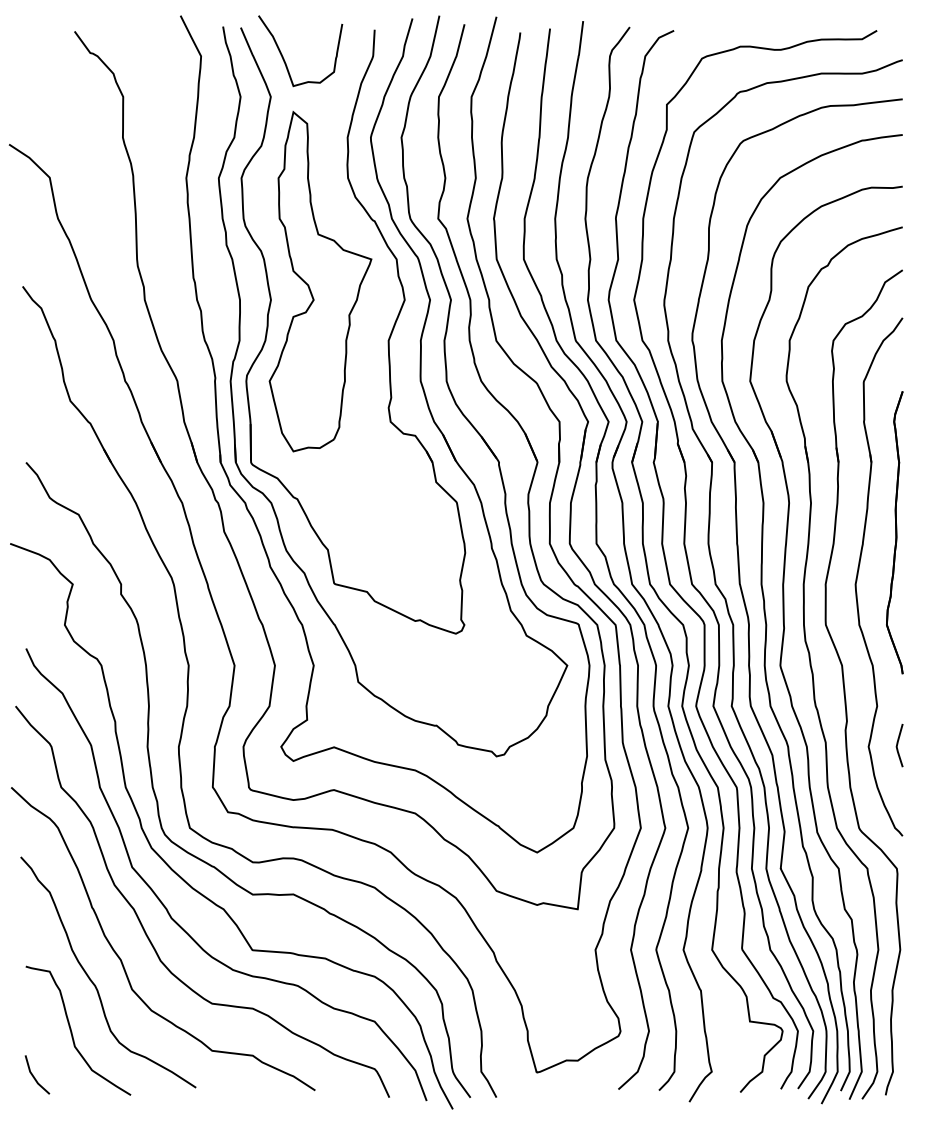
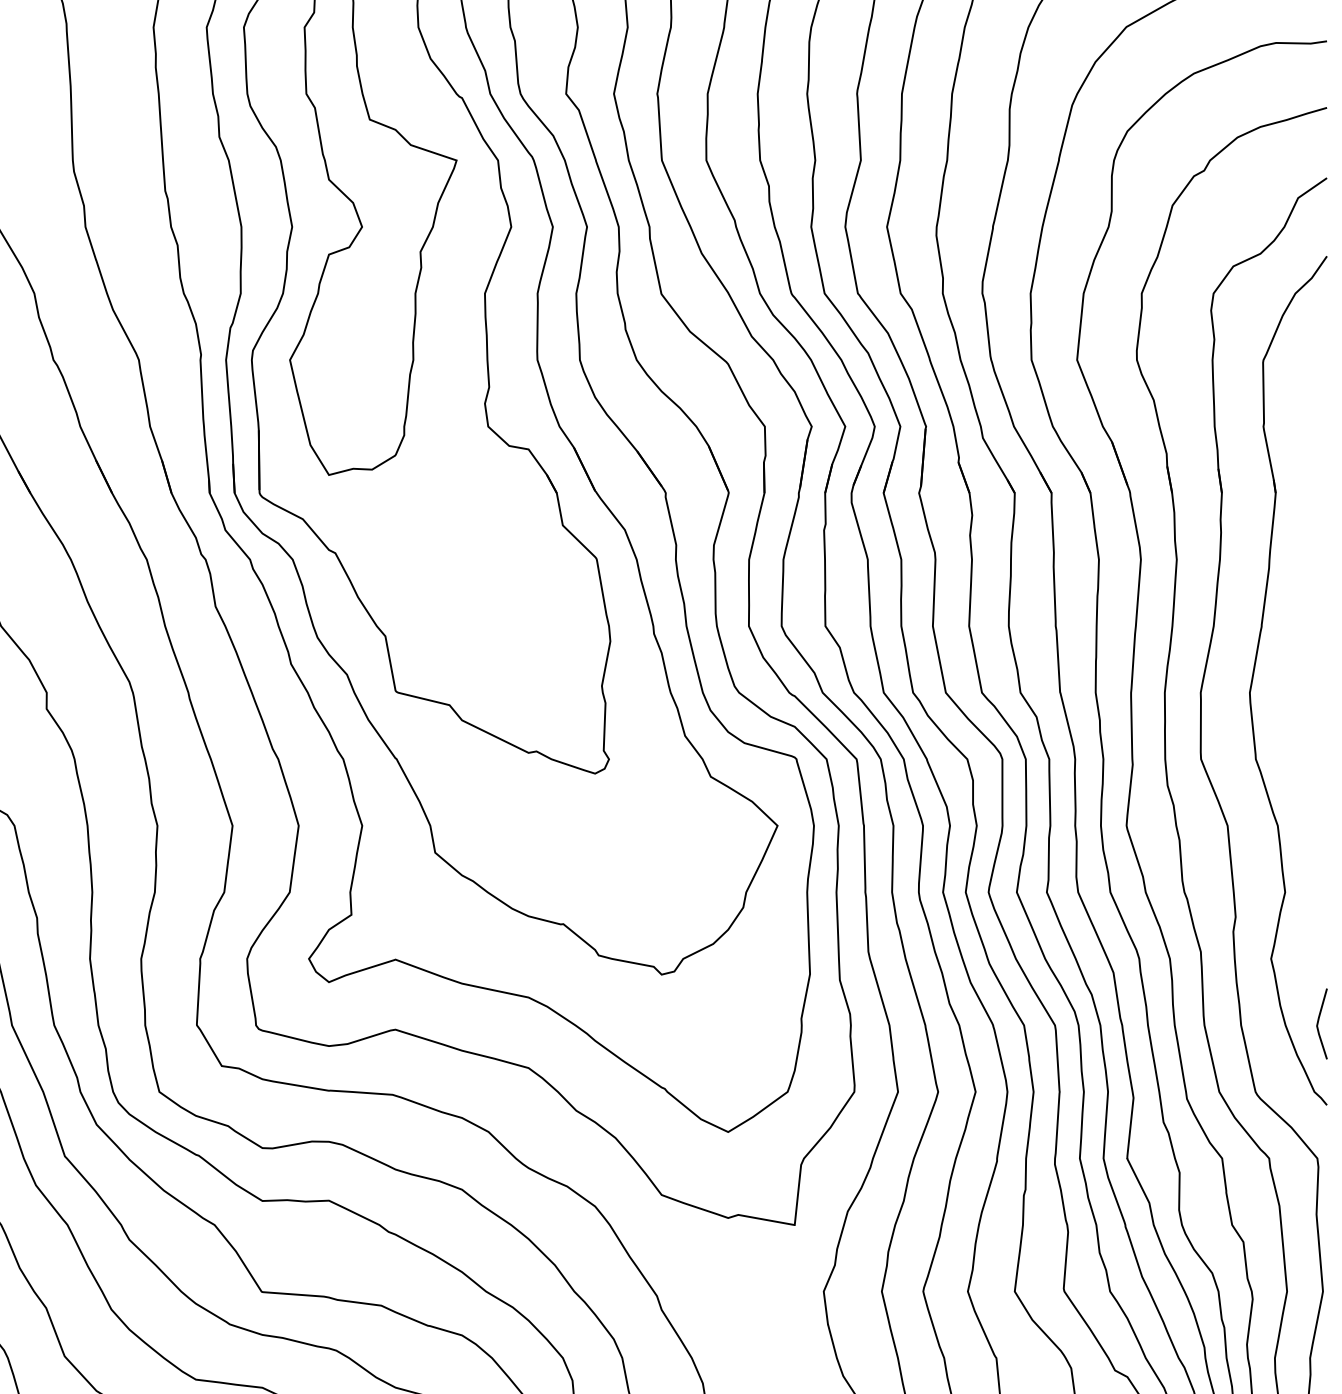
part: (894, 532) -> (1313, 607), removed
line: (898, 744) -> (1320, 1022), moved

